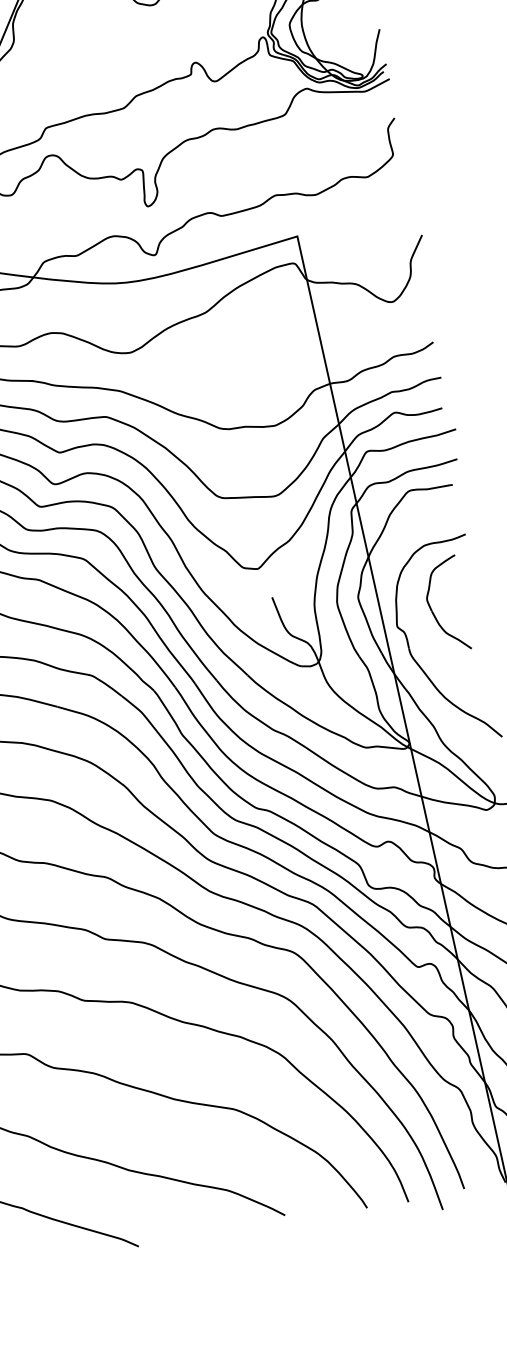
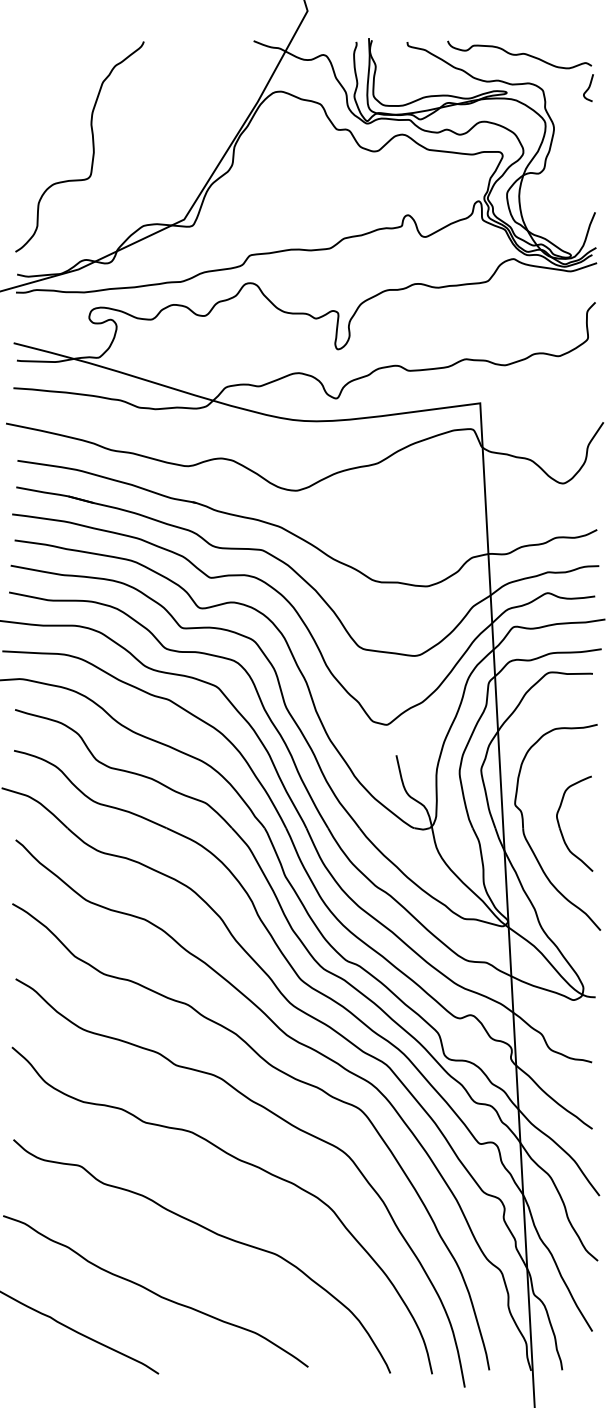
part: (432, 609) -> (560, 826), moved

